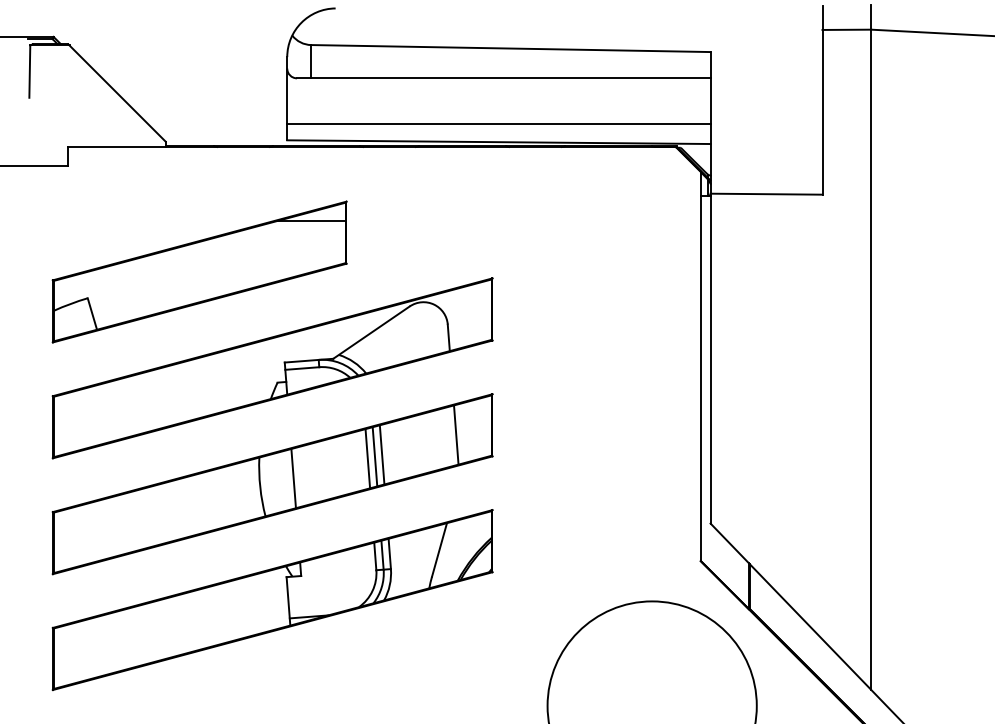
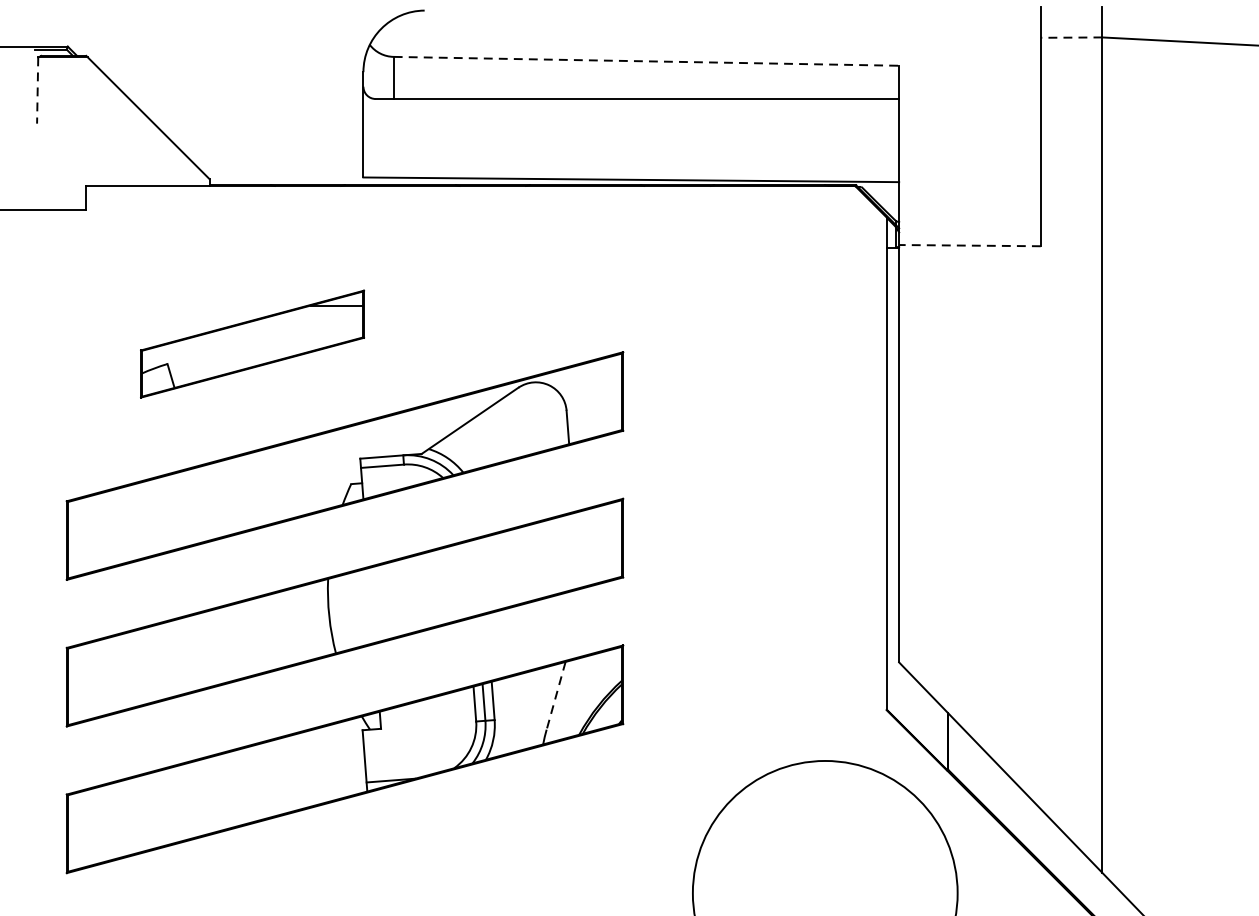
line: (846, 29) -> (1071, 37), solid -> dashed
line: (510, 48) -> (645, 61), solid -> dashed
line: (29, 72) -> (37, 91), solid -> dashed
line: (498, 124) -> (630, 157), removed
line: (766, 194) -> (969, 246), solid -> dashed
part: (199, 271) -> (252, 343), size x0.6
line: (456, 434) -> (577, 549), removed
line: (381, 454) -> (482, 575), removed
line: (374, 456) -> (473, 577), removed
line: (367, 458) -> (464, 580), removed
line: (293, 478) -> (371, 605), removed
line: (439, 549) -> (556, 695), solid -> dashed

